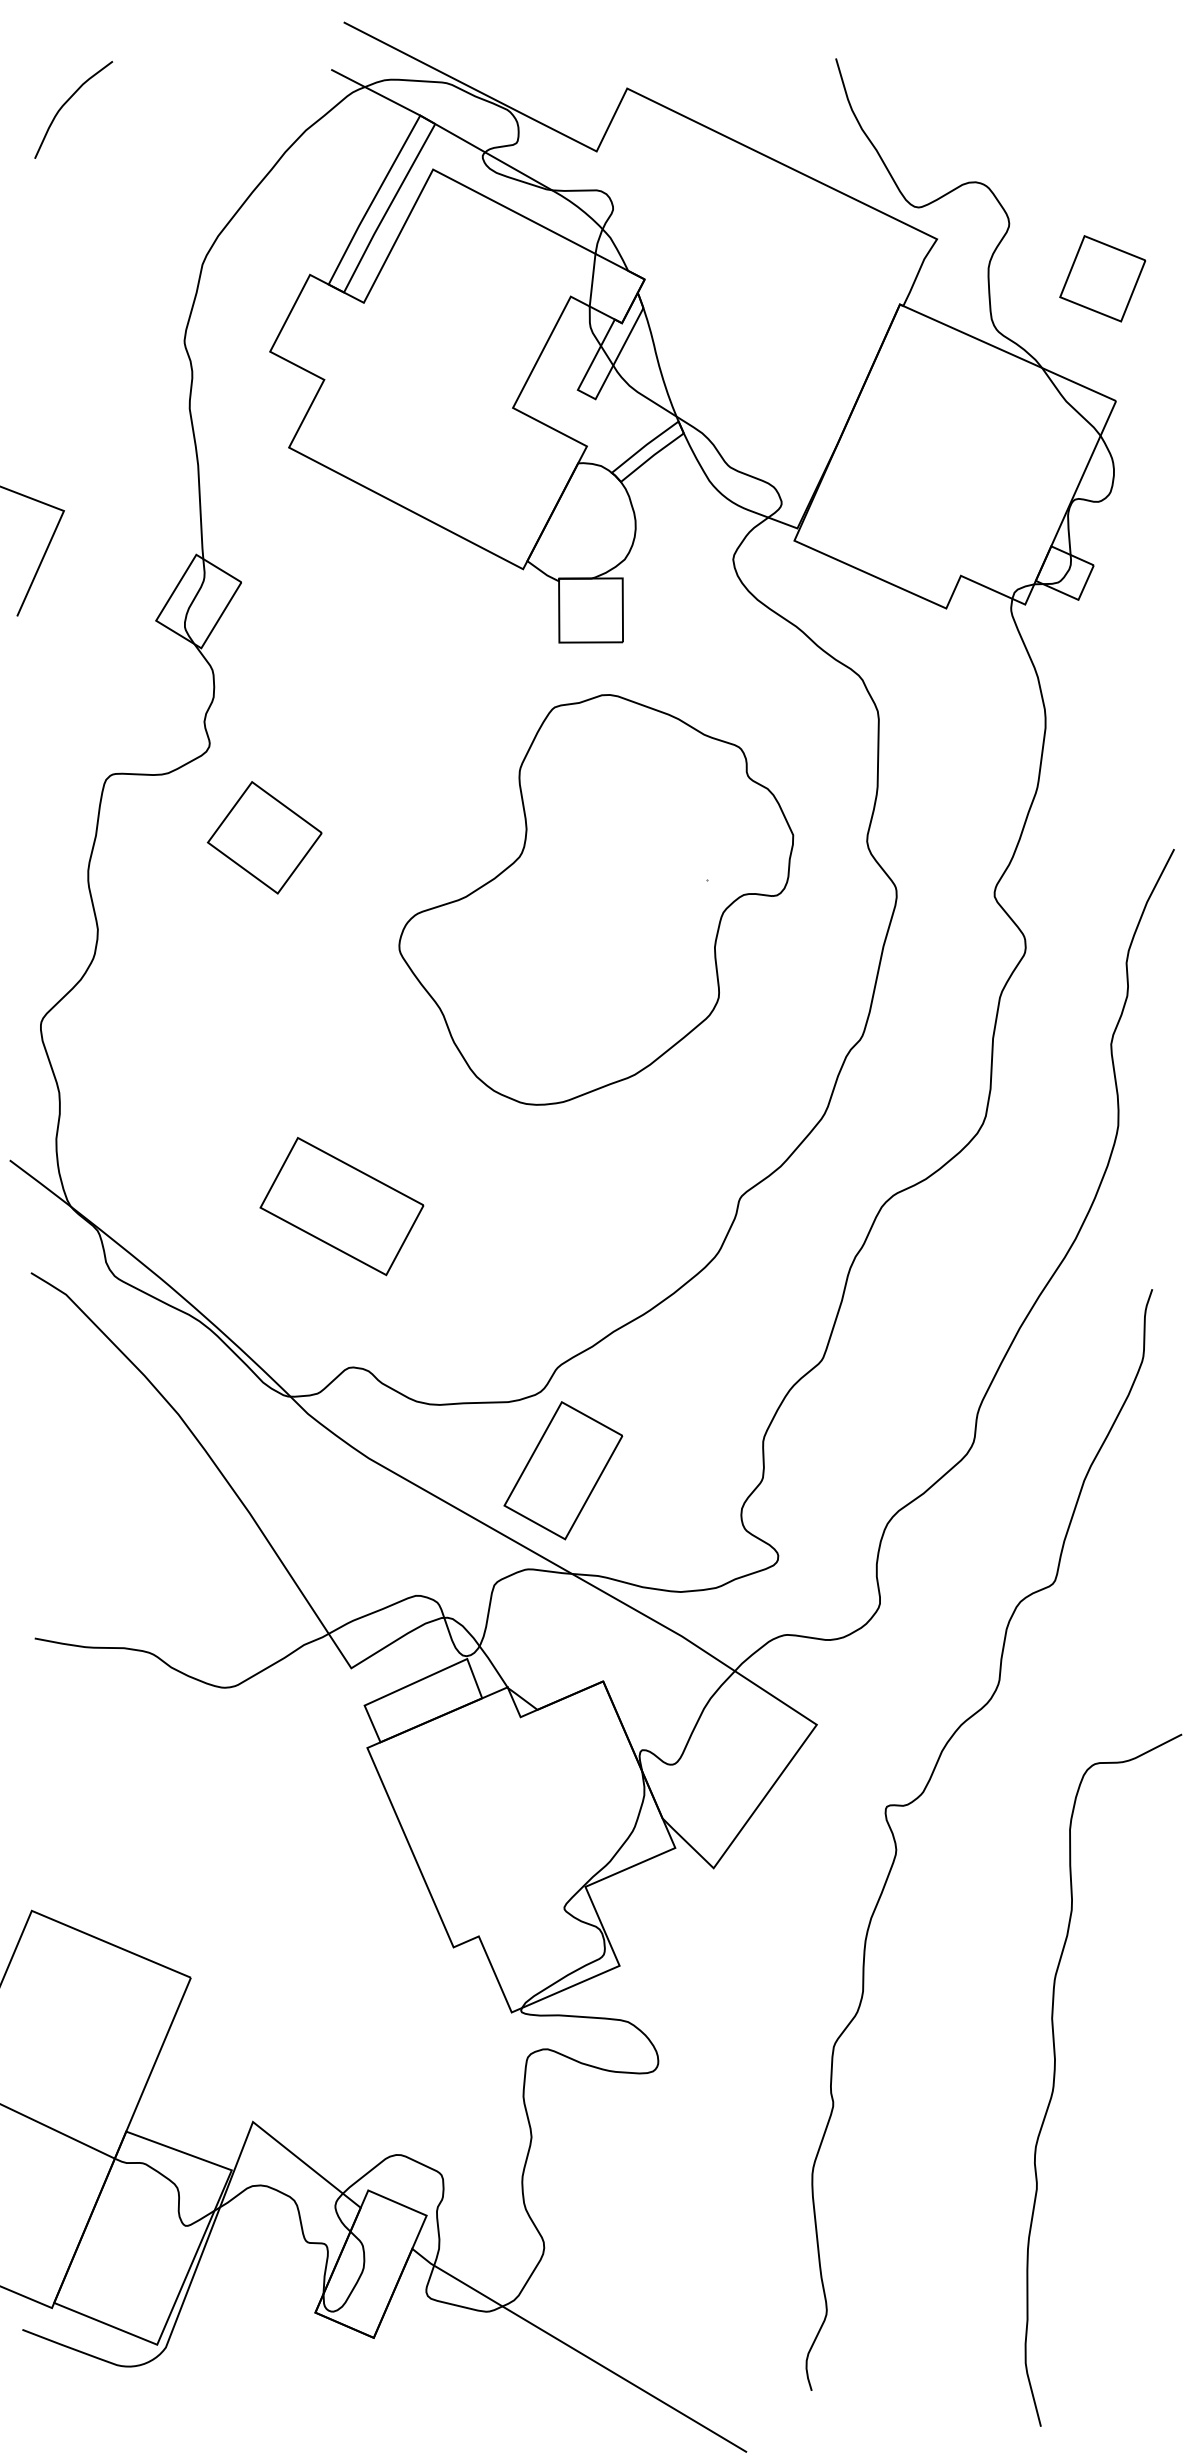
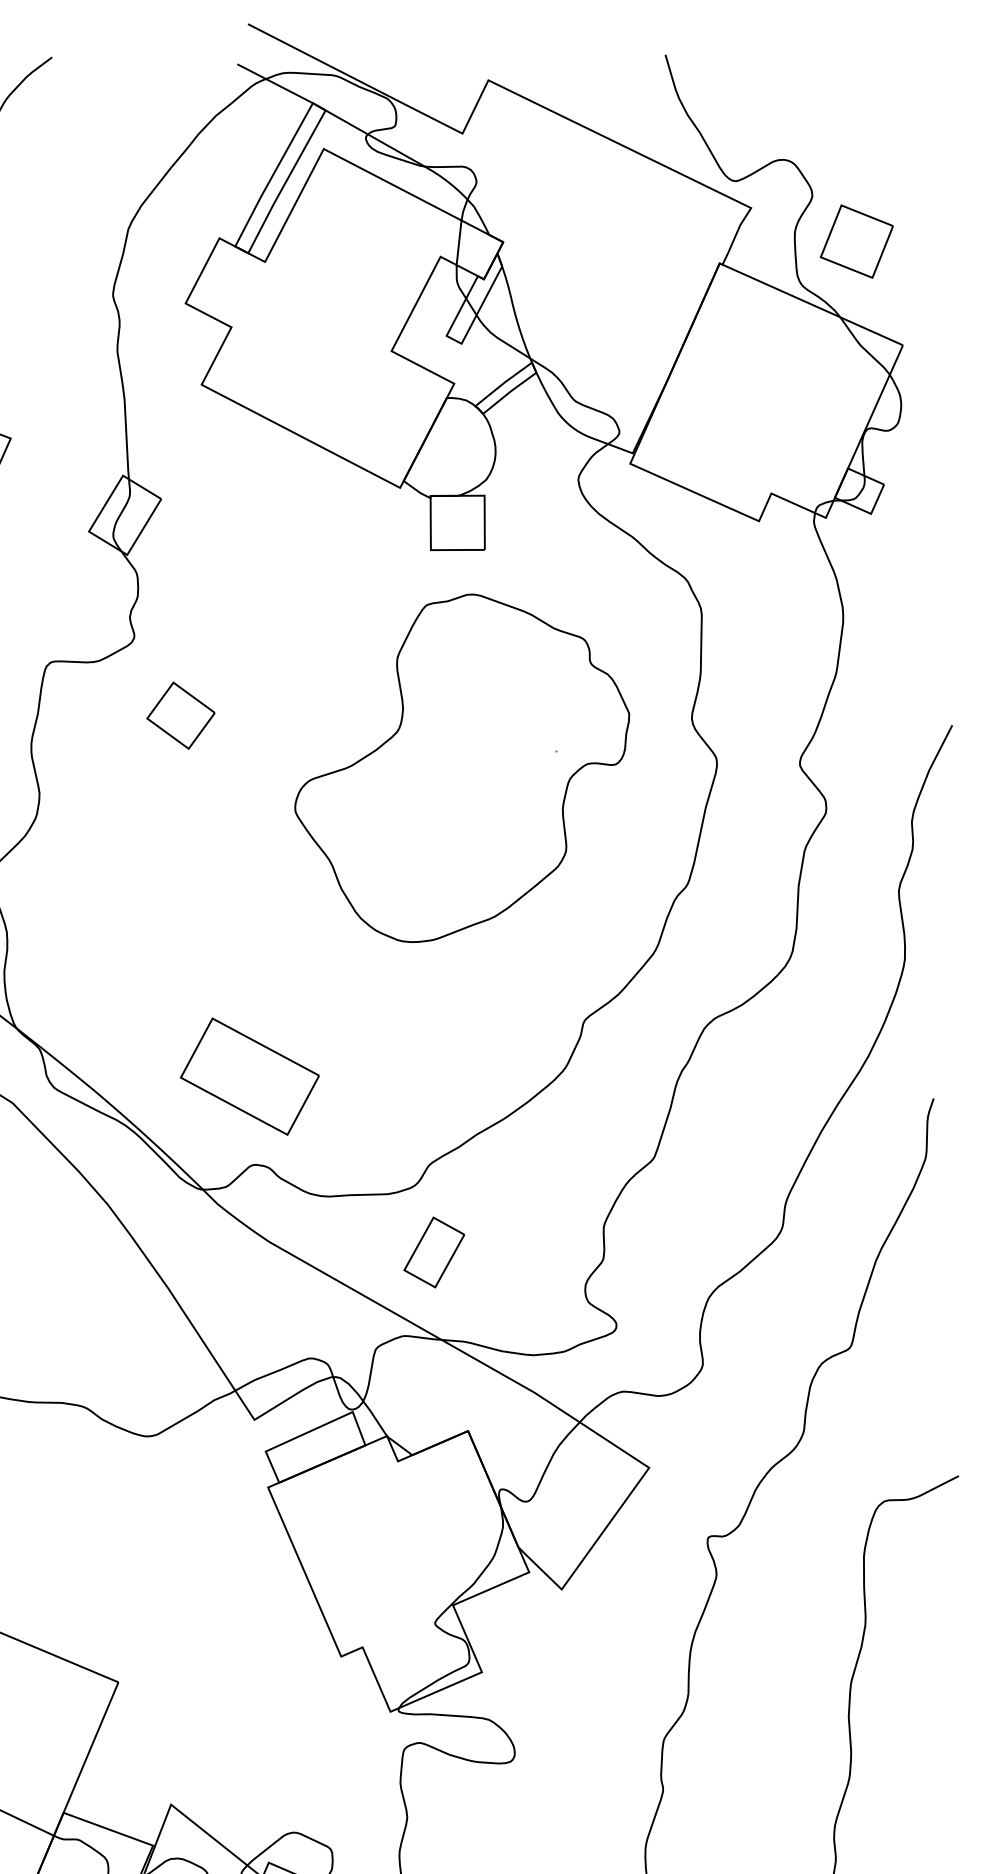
part: (1102, 278) -> (856, 241), moved
part: (264, 837) -> (180, 715), size x0.7
part: (341, 1206) -> (249, 1076), moved
part: (563, 1470) -> (434, 1252), size x0.6

